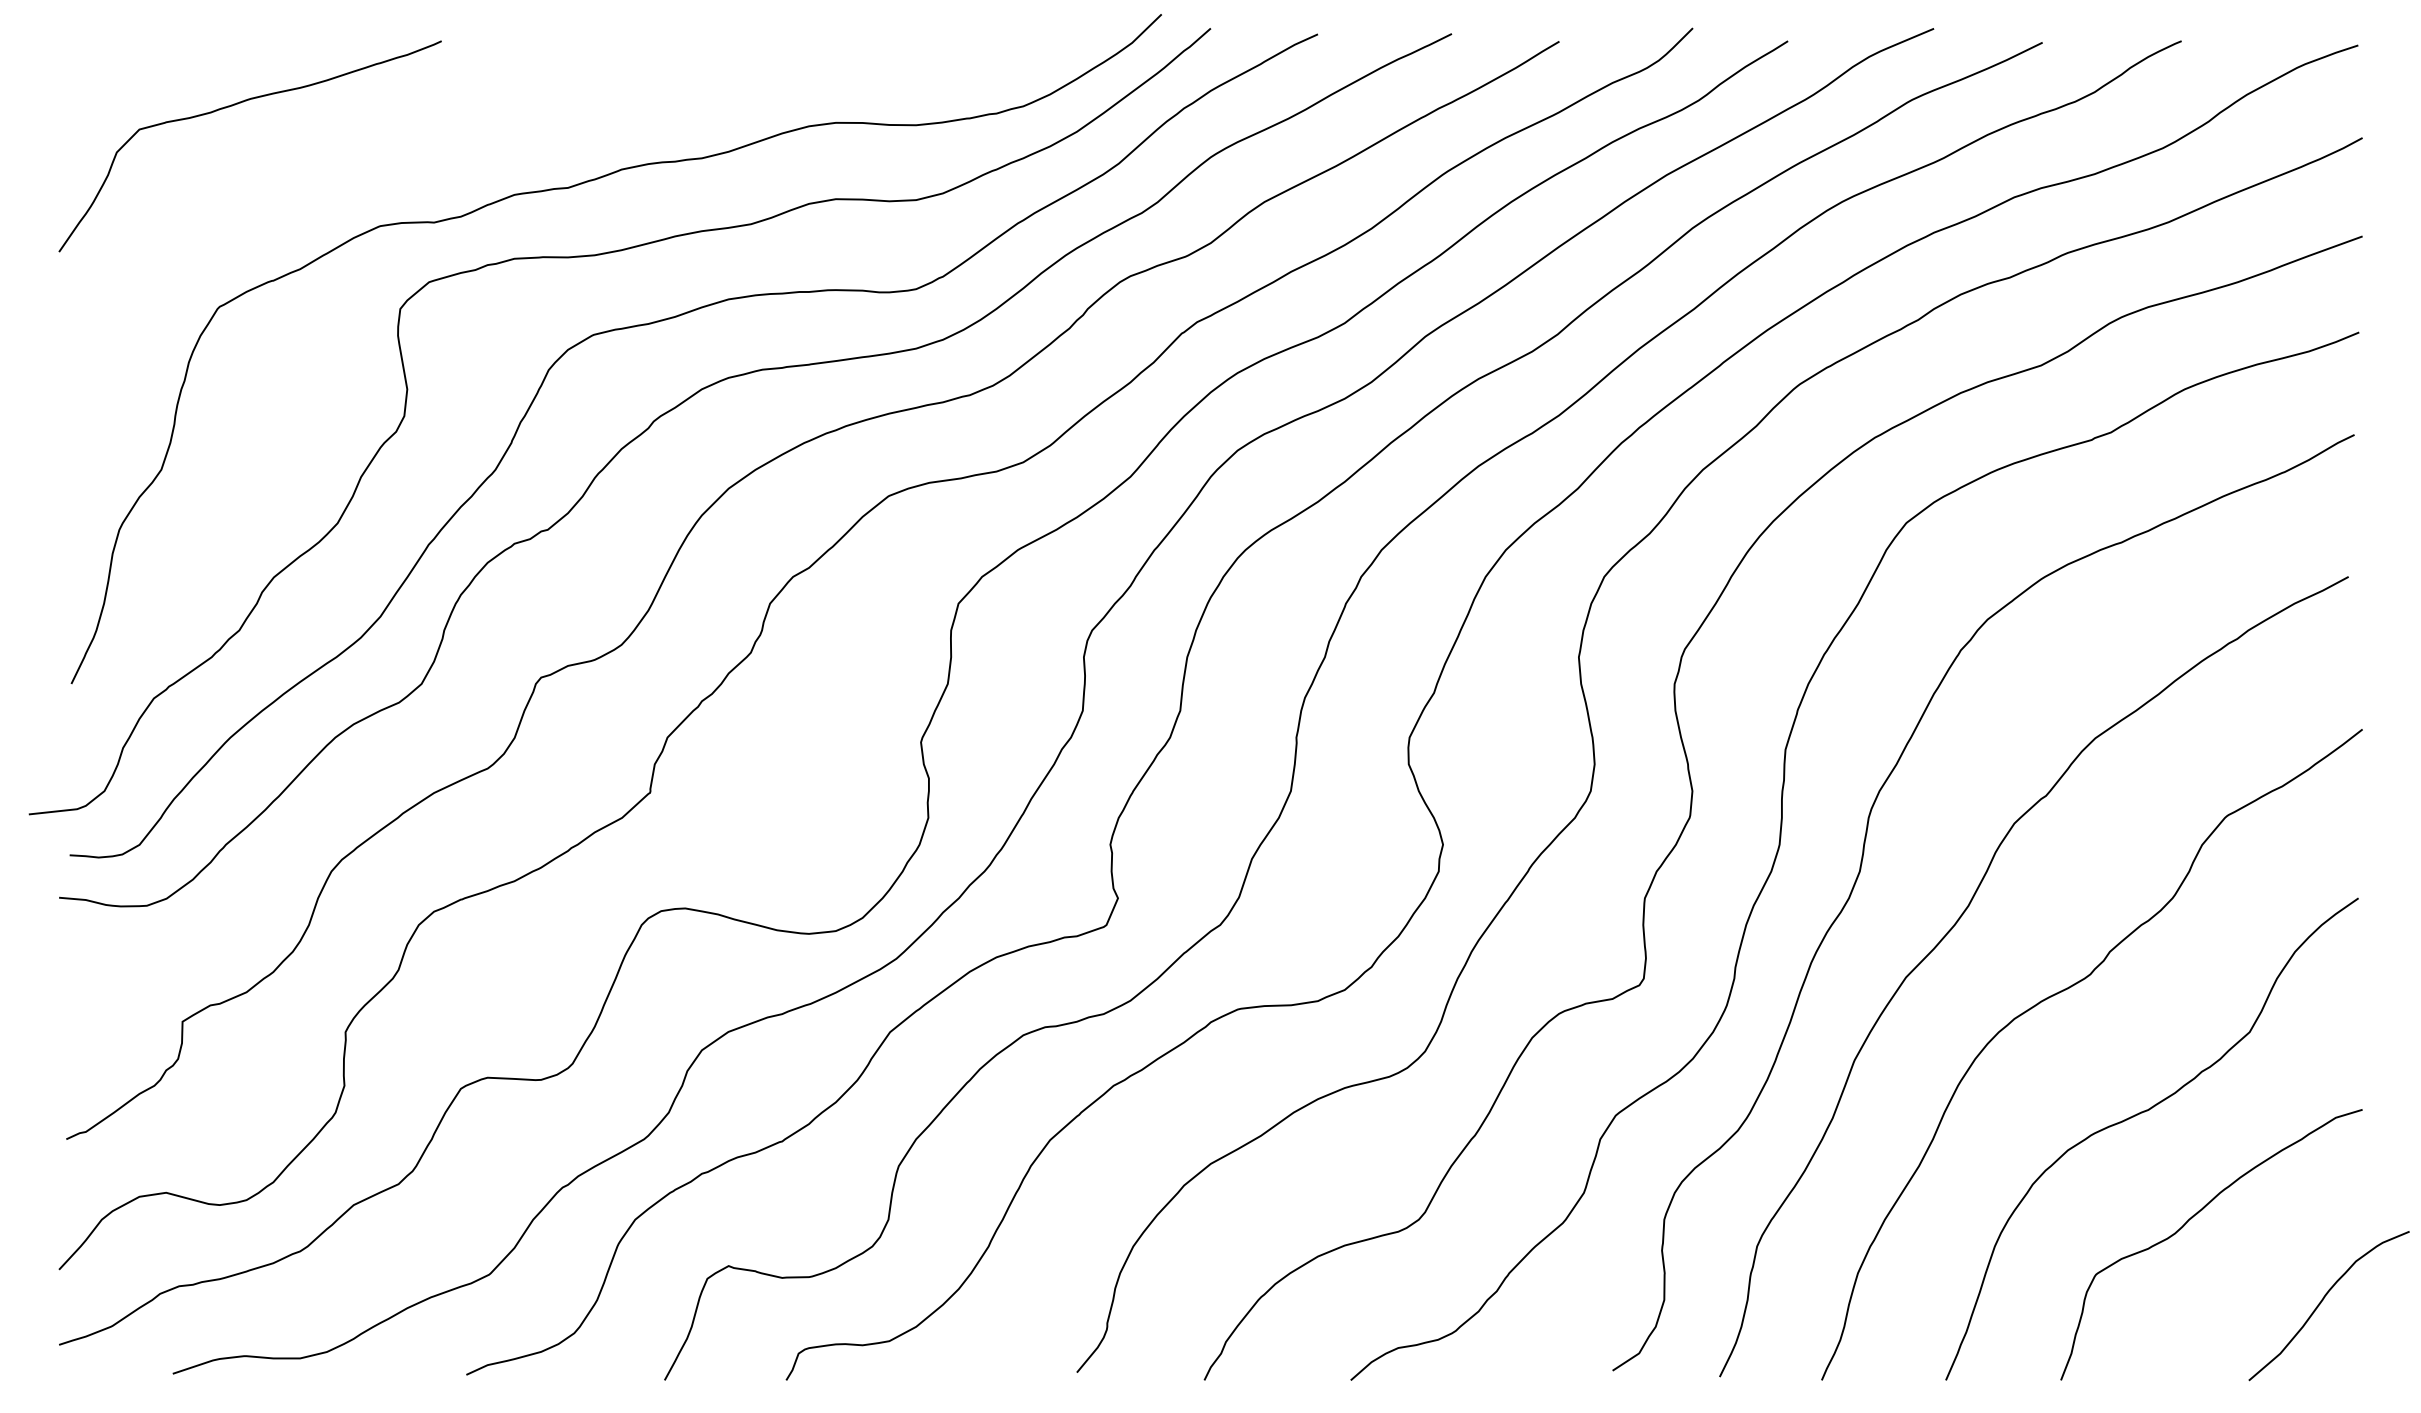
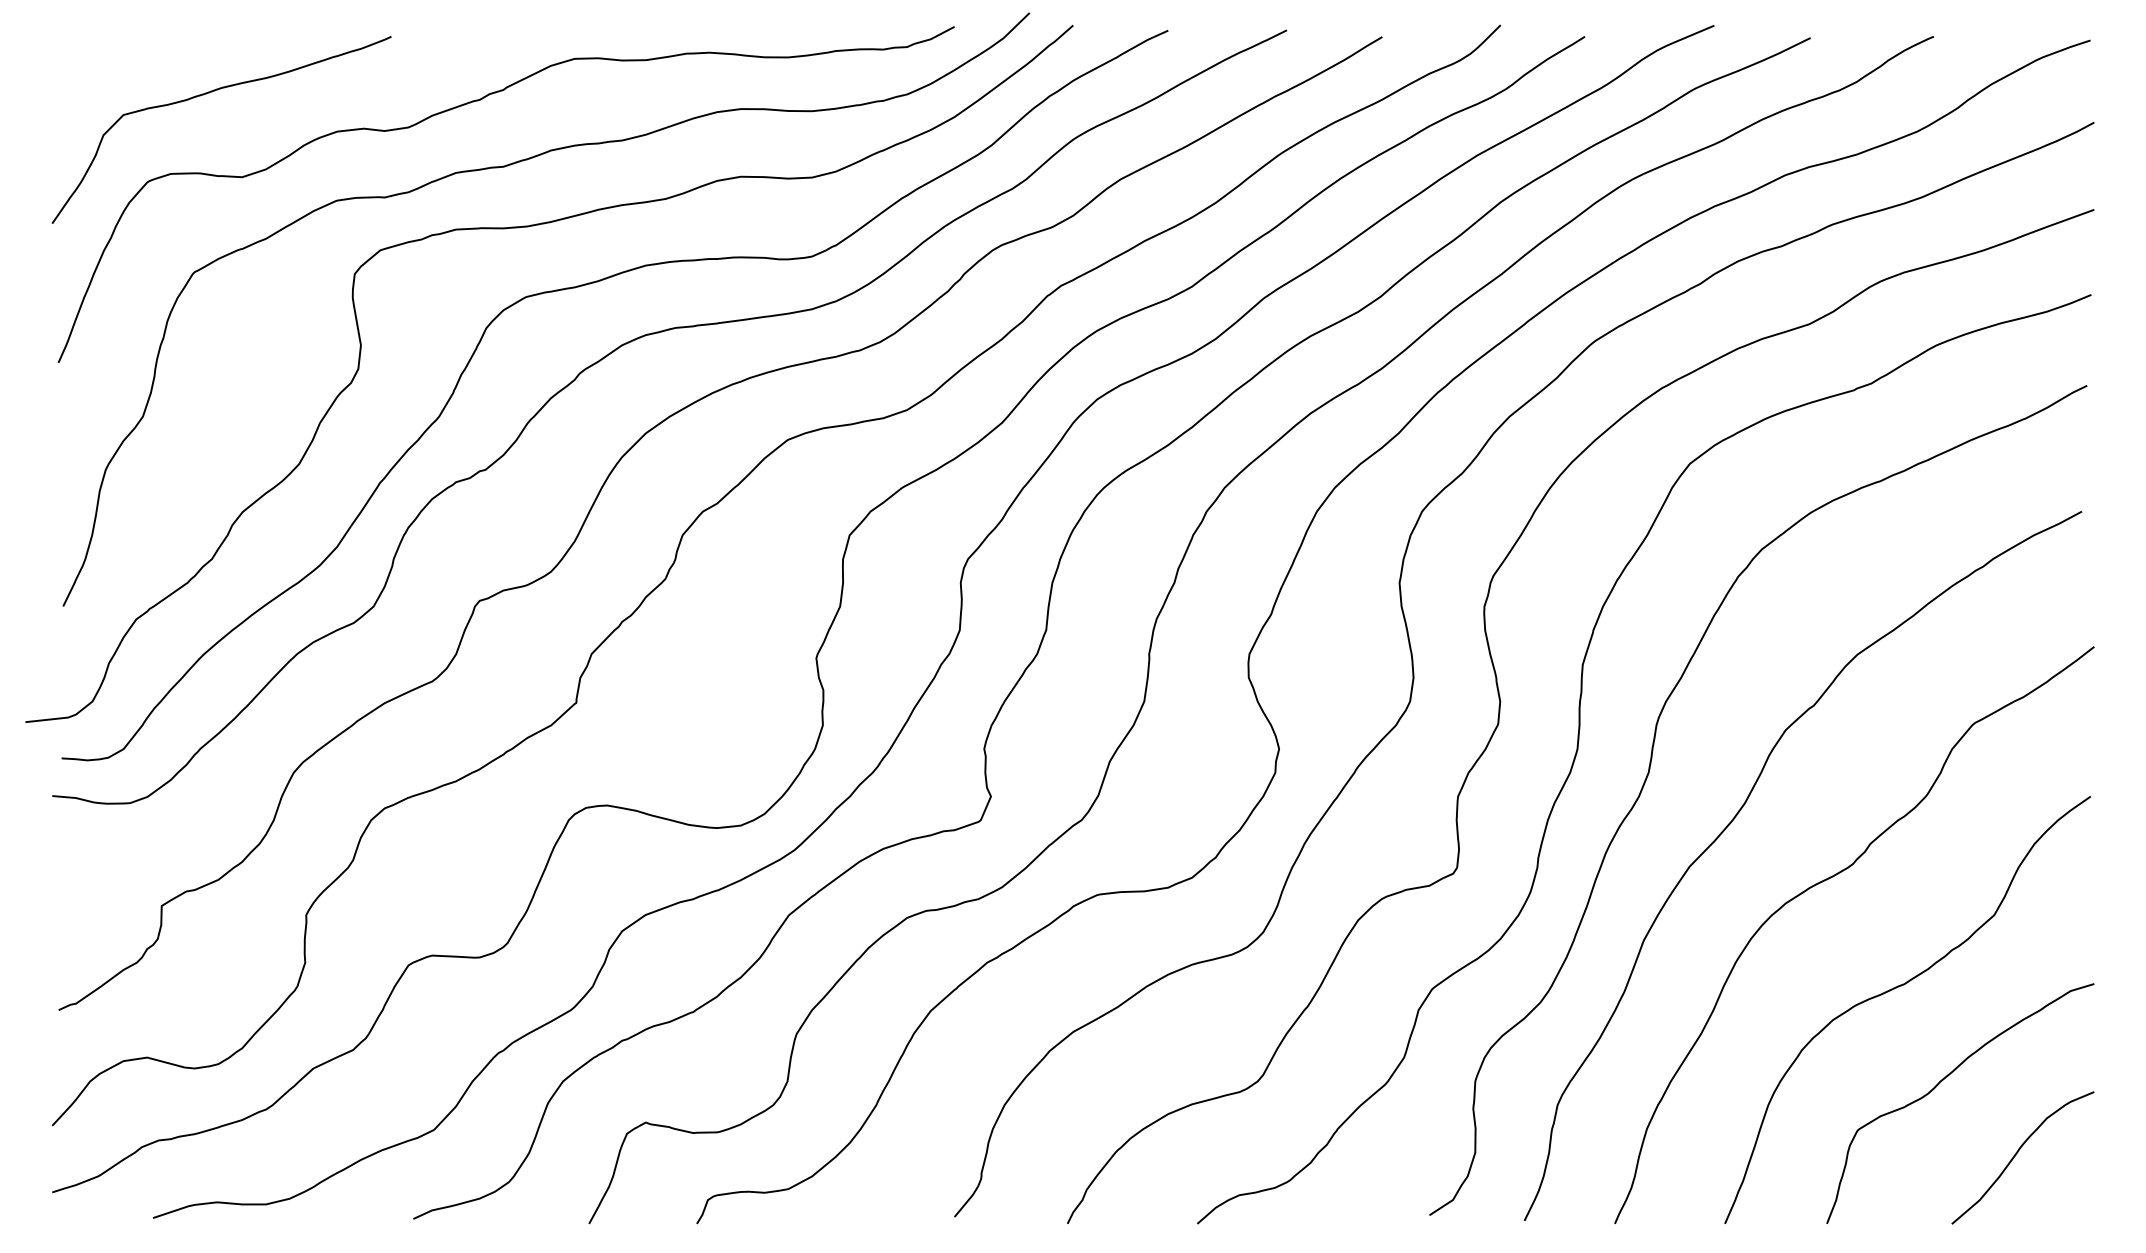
curve: (541, 113) -> (479, 100), added
curve: (2321, 1303) -> (2016, 1155), moved

